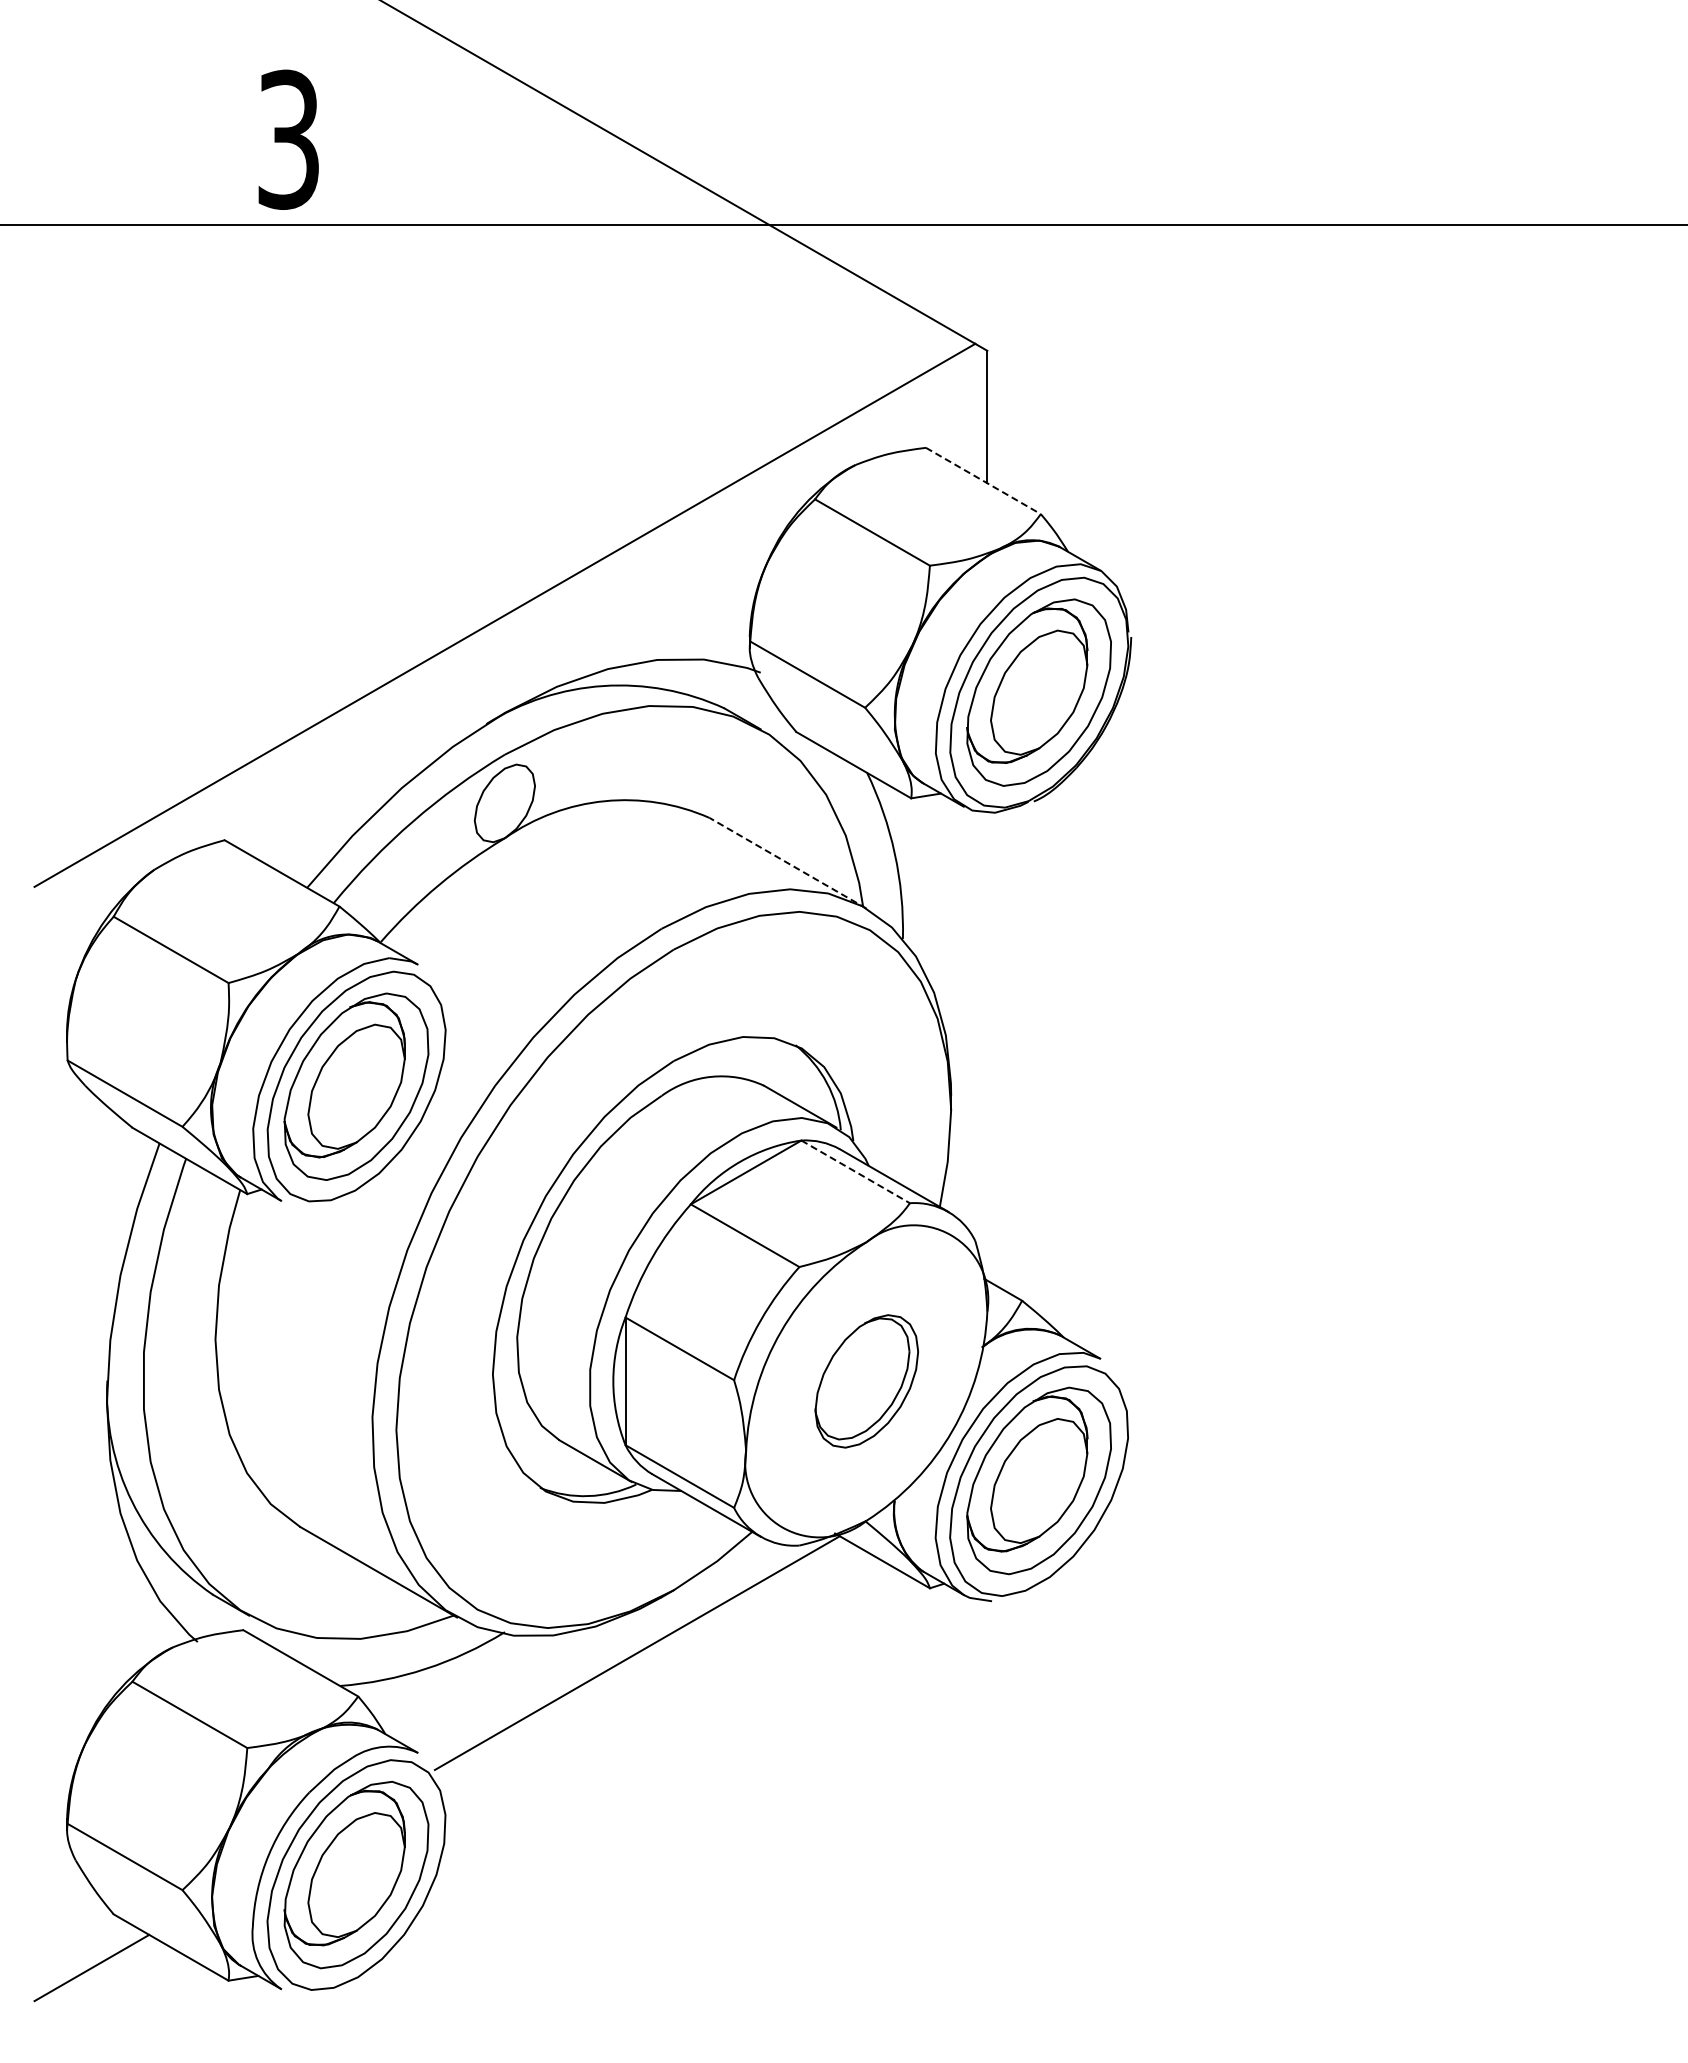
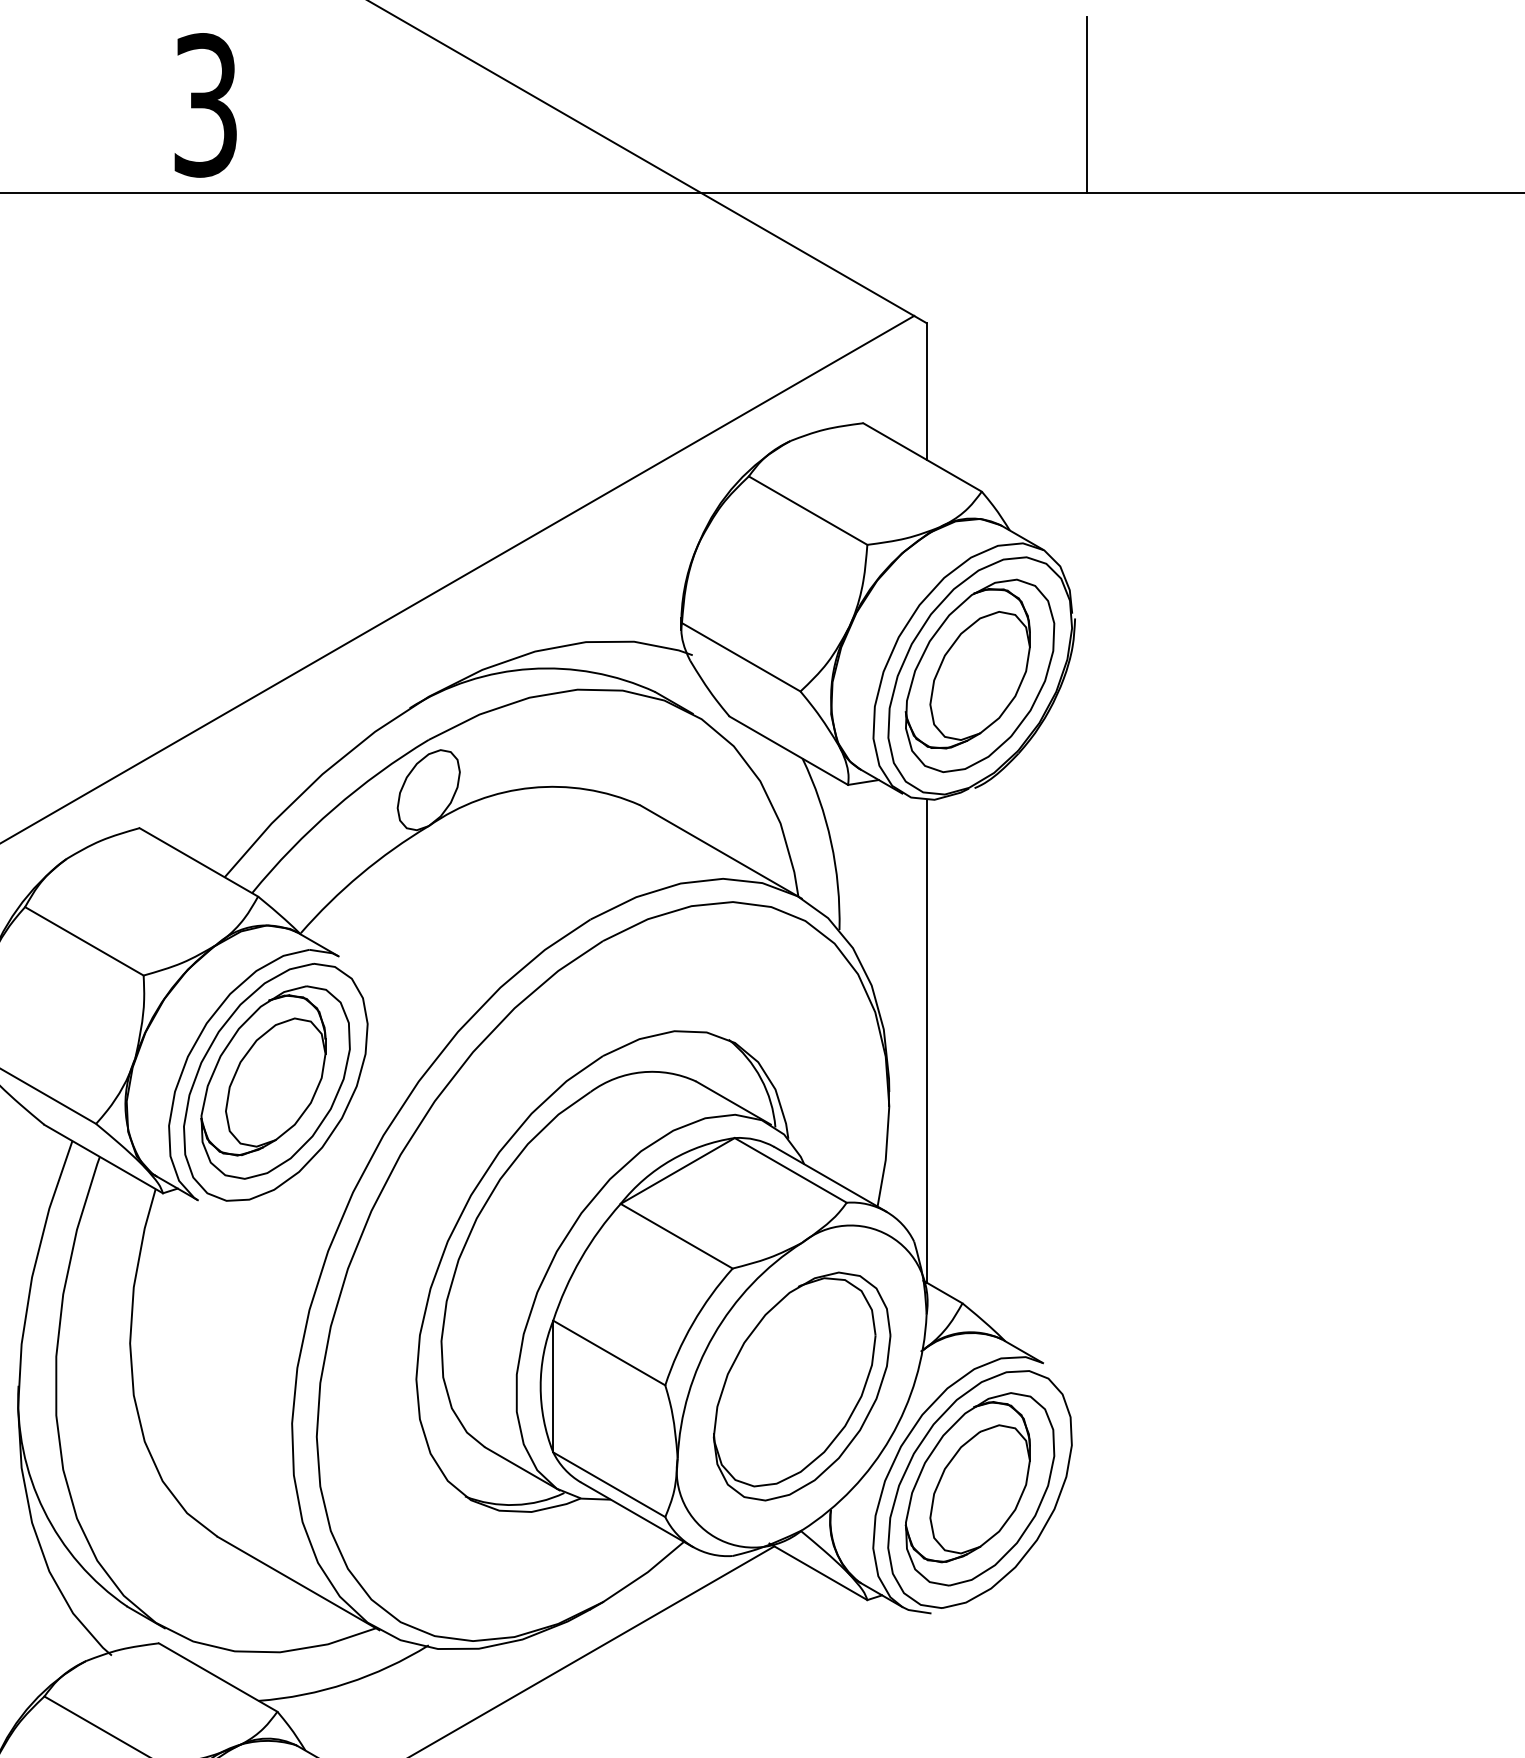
line: (1143, 139) -> (1087, 105), added
line: (983, 481) -> (922, 457), dashed -> solid
line: (787, 863) -> (720, 852), dashed -> solid
line: (987, 1046) -> (926, 1041), added
line: (855, 1171) -> (790, 1169), dashed -> solid
part: (866, 1381) -> (801, 1386), size x1.67

